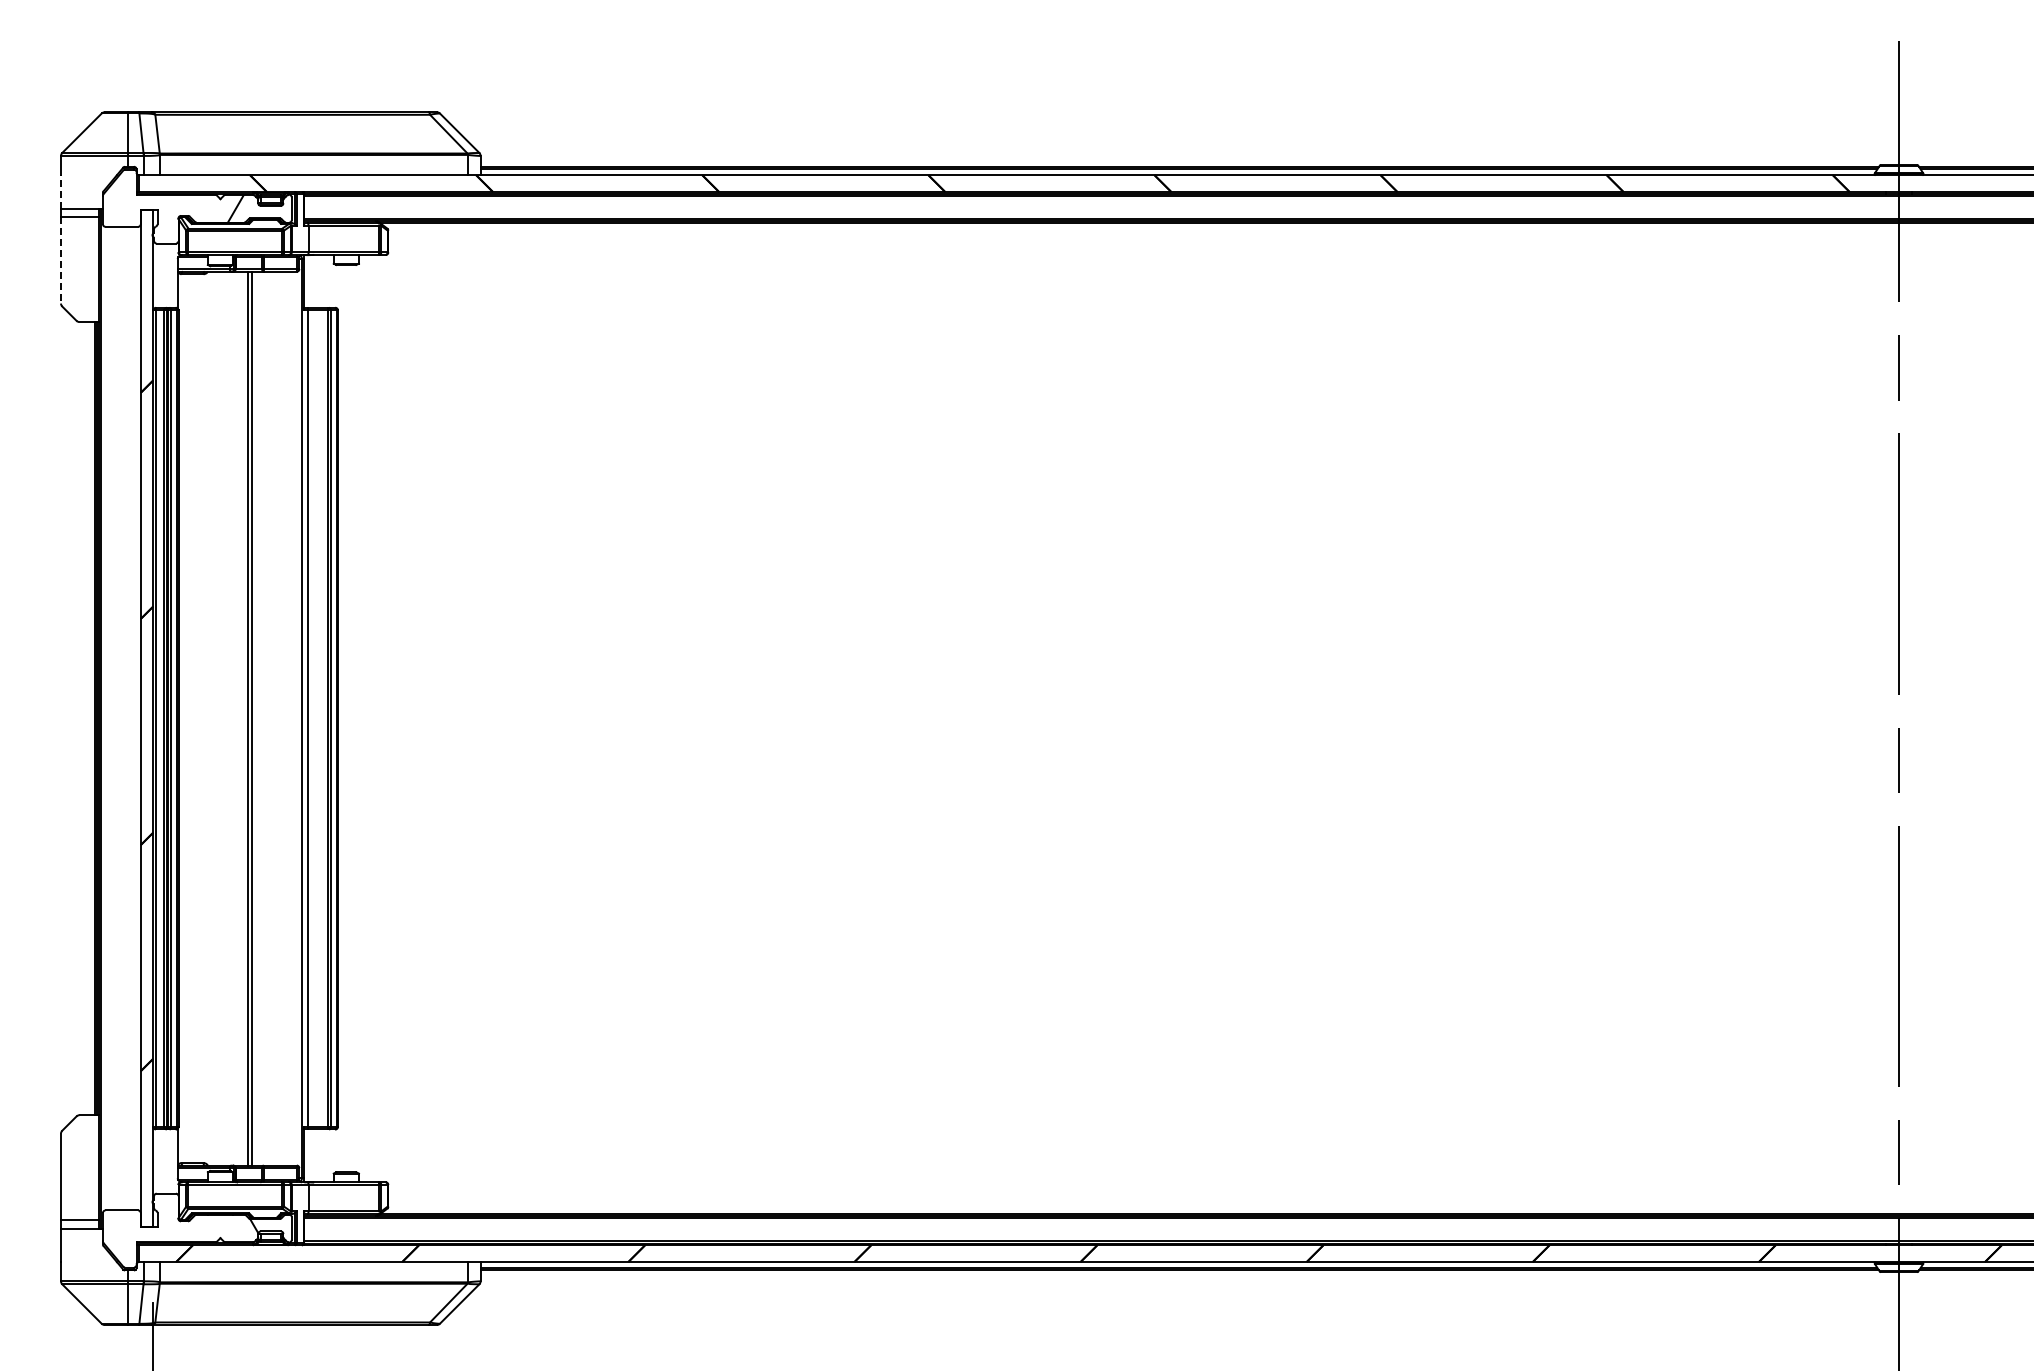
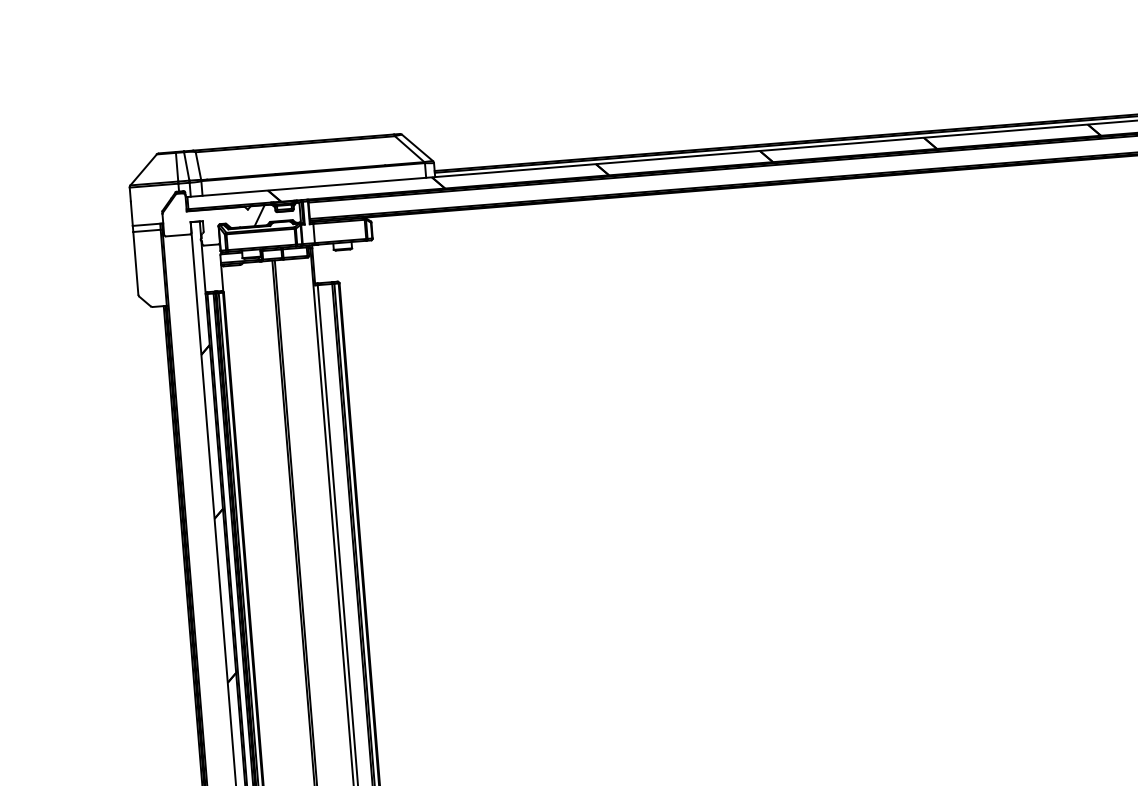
line: (61, 191) -> (132, 213), dashed -> solid
line: (61, 260) -> (136, 263), dashed -> solid

